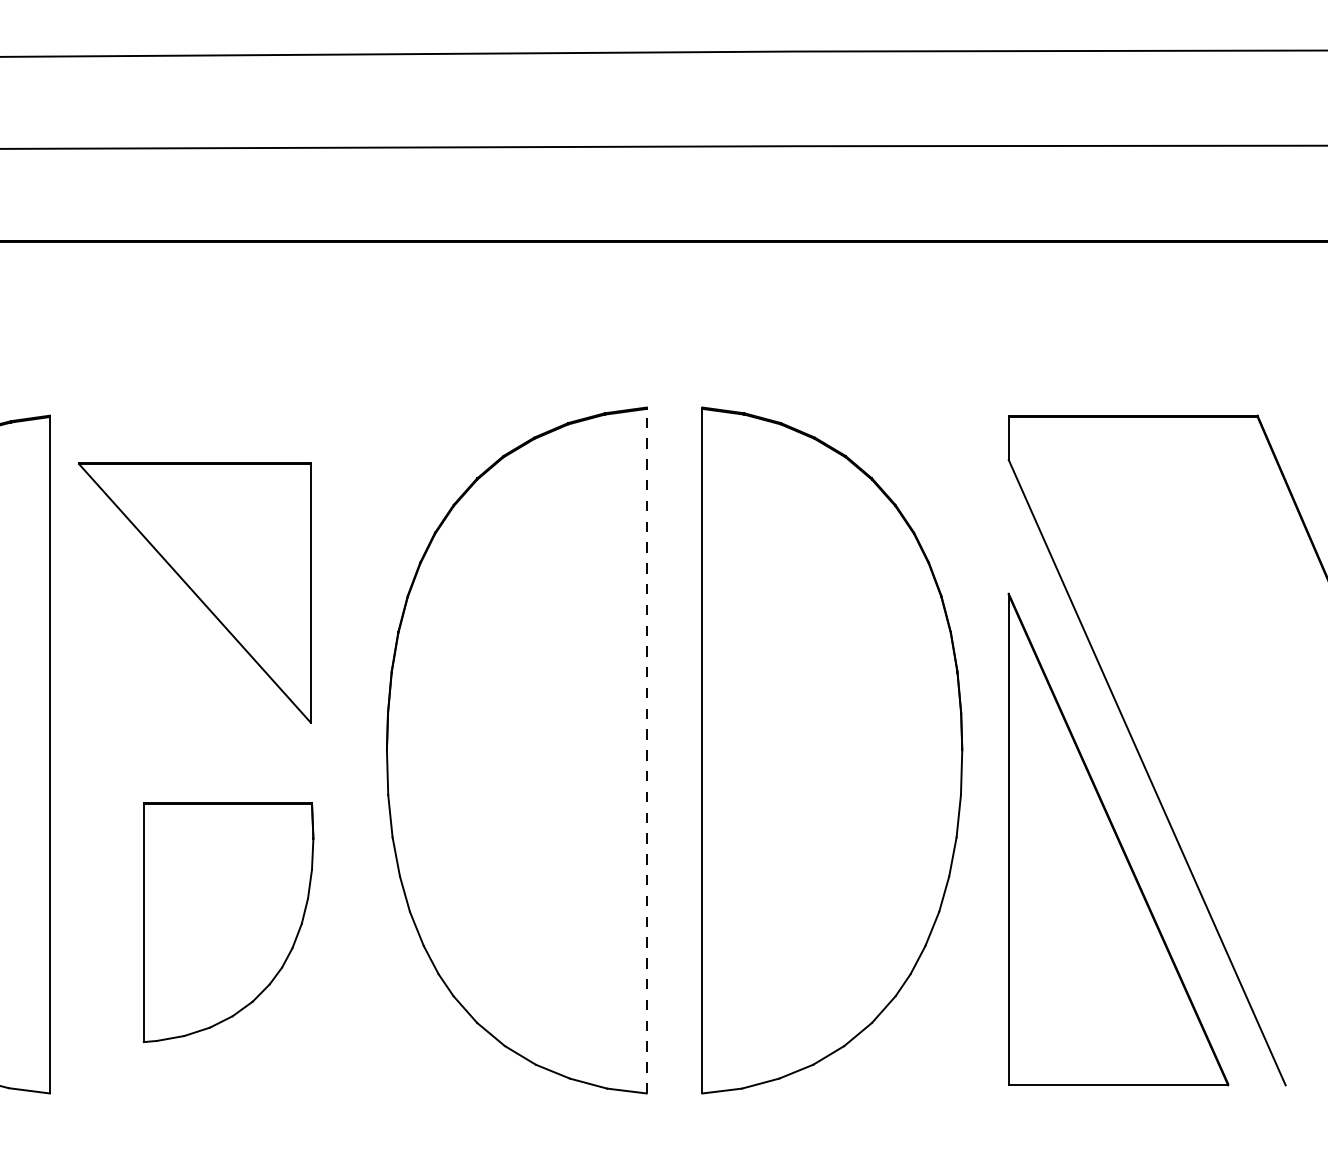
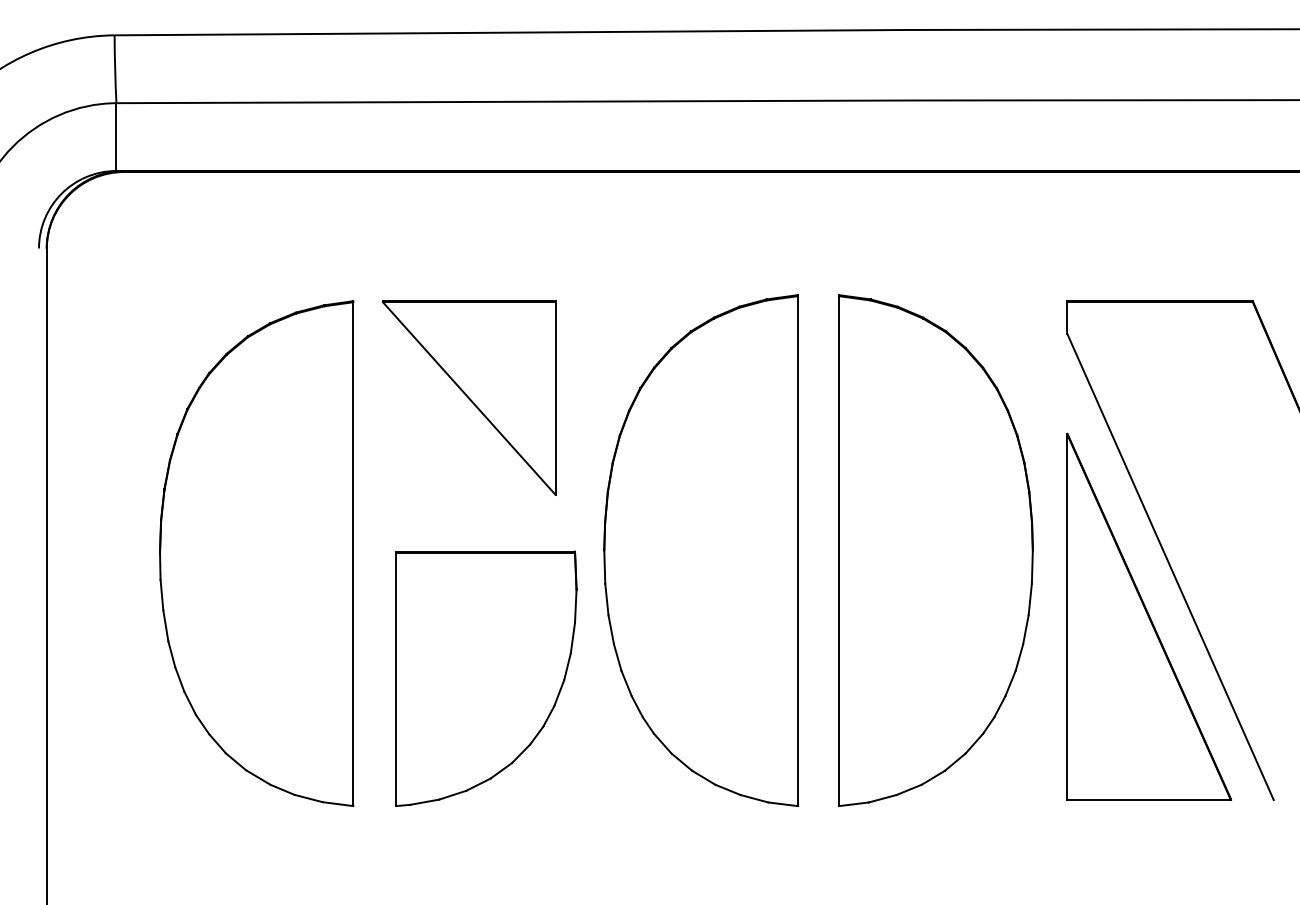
part: (193, 591) -> (468, 397), moved
line: (646, 751) -> (797, 551), dashed -> solid
part: (228, 922) -> (486, 678), size x1.43

